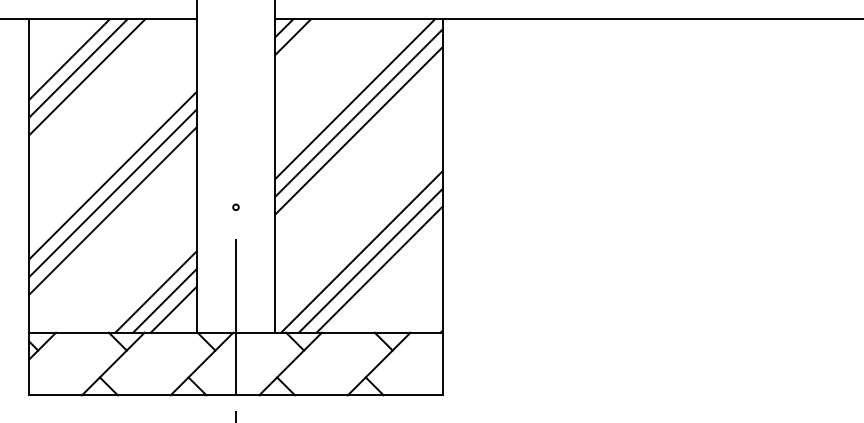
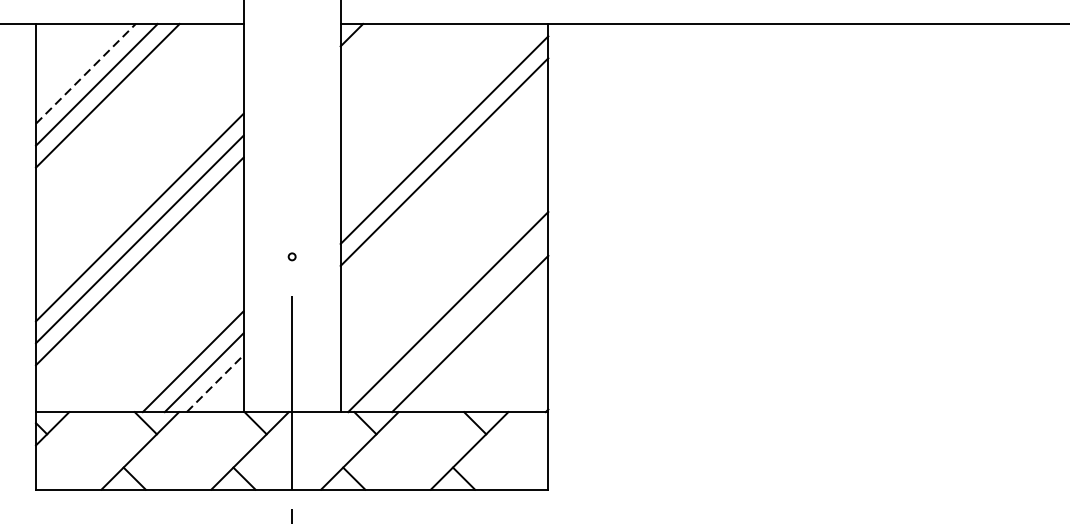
line: (292, 37) -> (362, 46), removed
line: (69, 59) -> (85, 73), solid -> dashed
line: (354, 99) -> (438, 123), removed
line: (370, 260) -> (458, 322), removed
line: (174, 309) -> (216, 383), solid -> dashed

